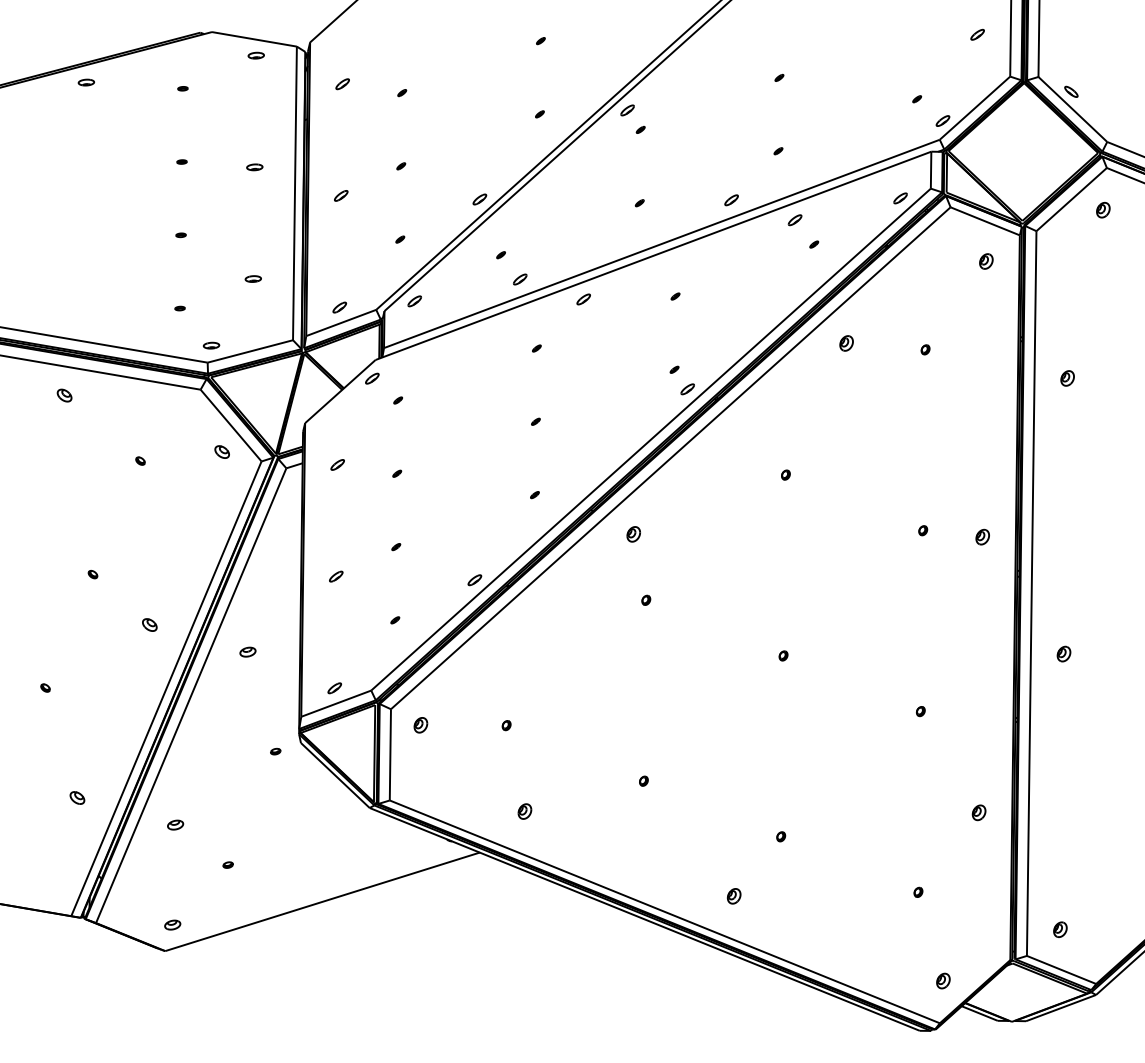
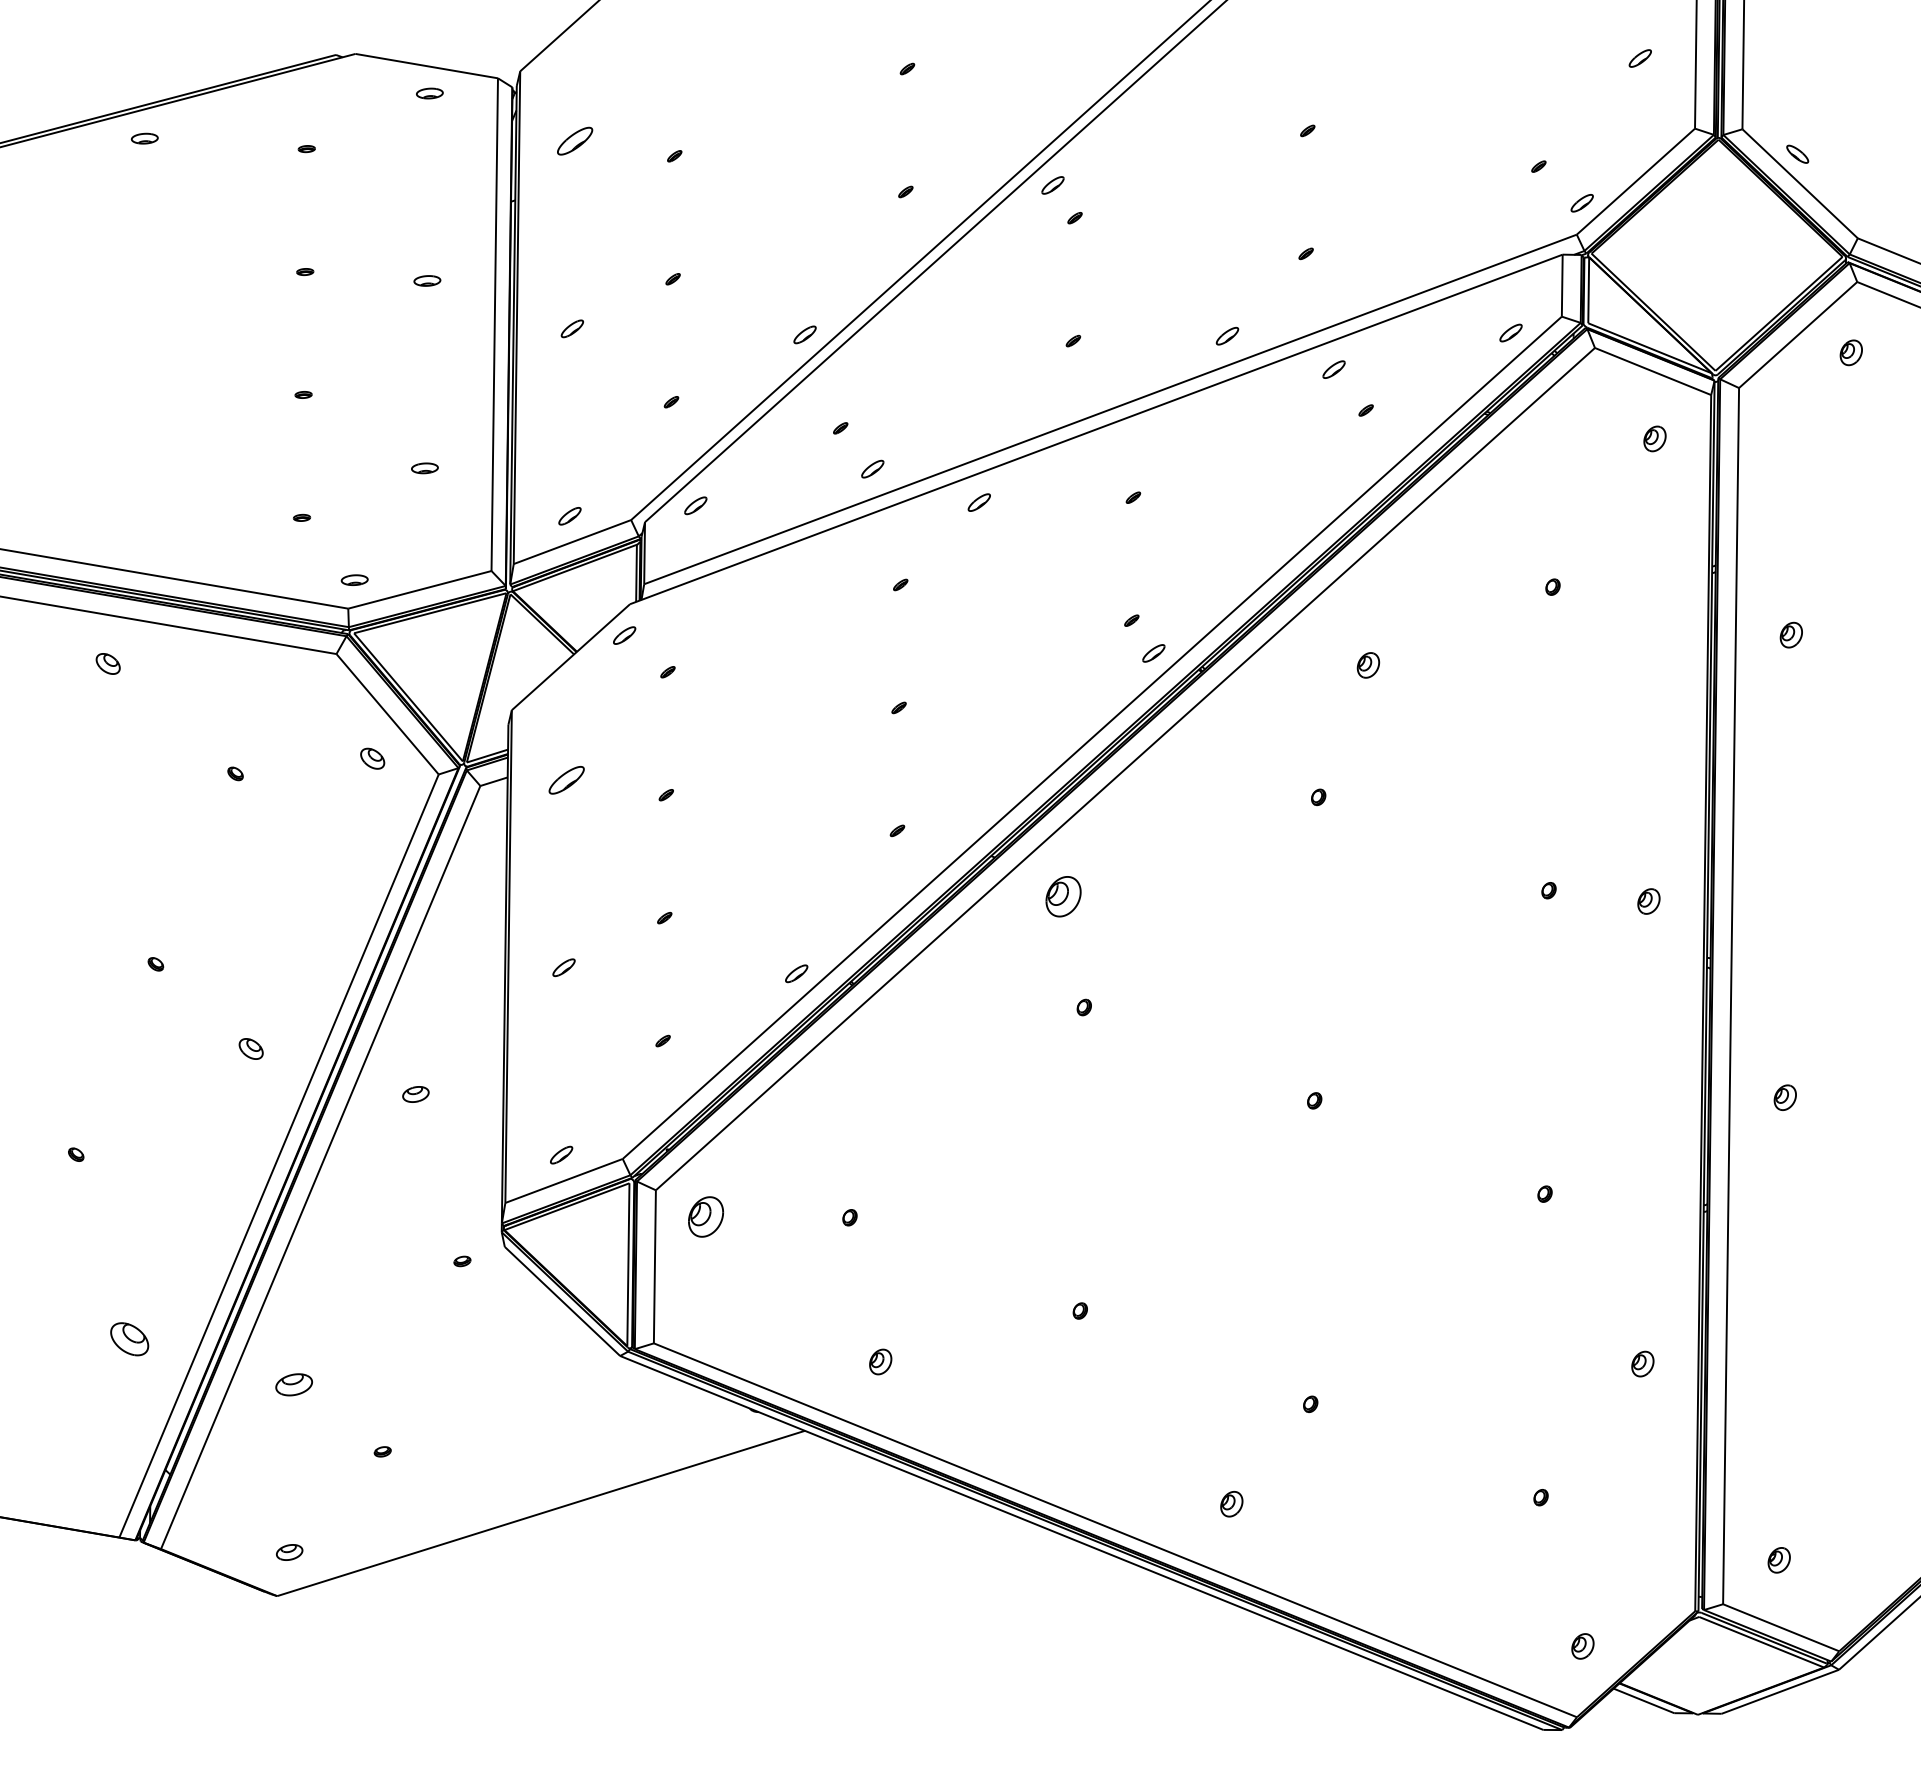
part: (342, 84) -> (574, 141), size x1.6
part: (846, 343) -> (1368, 665), moved
part: (337, 464) -> (566, 779), size x1.6
part: (633, 534) -> (1062, 897), size x1.6
part: (420, 725) -> (705, 1217), size x1.6
part: (77, 797) -> (129, 1338), size x1.6
part: (175, 824) -> (294, 1383), size x1.4

